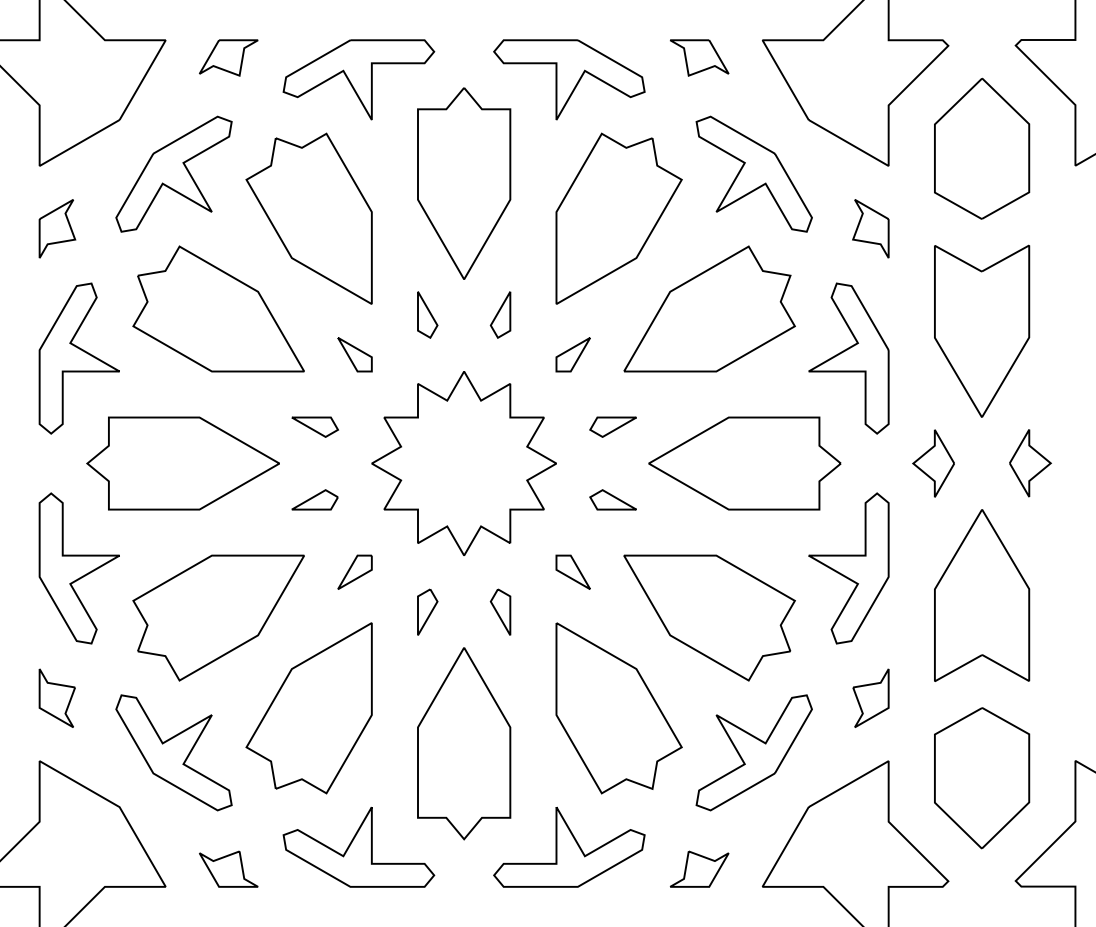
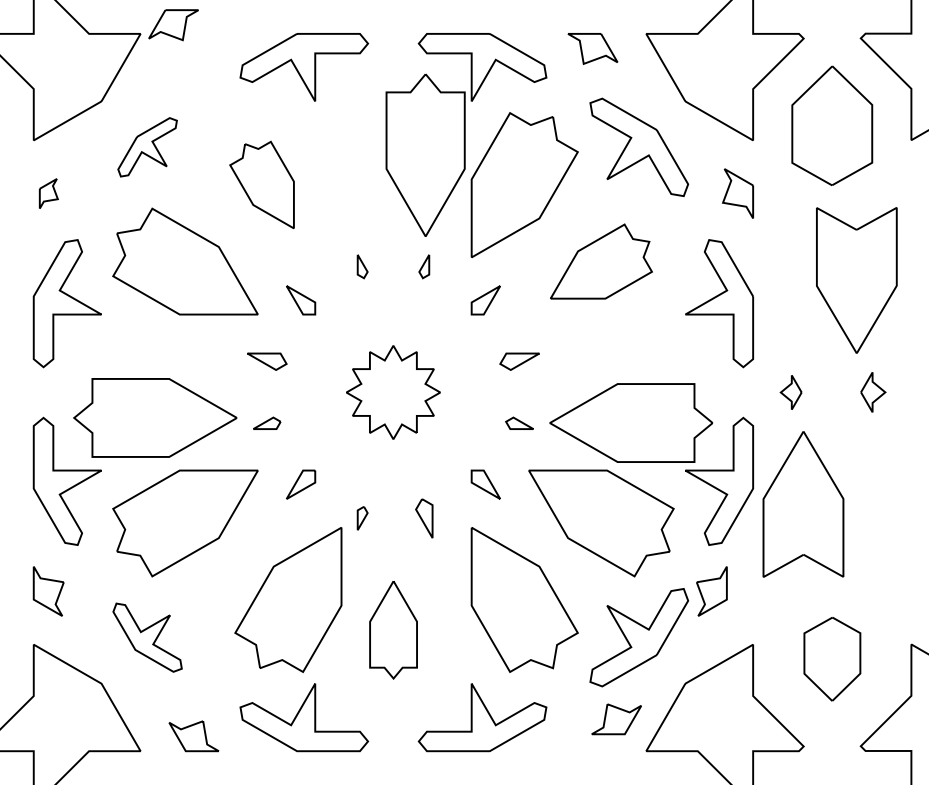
part: (228, 57) -> (173, 24), moved
part: (173, 173) -> (147, 146), size x0.6
part: (464, 183) -> (425, 155), moved
part: (308, 218) -> (261, 184), size x0.6
part: (57, 228) -> (48, 193), size x0.6
part: (709, 308) -> (601, 261), size x0.7
part: (427, 314) -> (362, 266), size x0.6
part: (500, 314) -> (424, 266), size x0.6
part: (982, 330) -> (857, 279), moved
part: (182, 463) -> (154, 417), moved
part: (463, 463) -> (392, 392), size x0.6
part: (744, 463) -> (630, 423), moved
part: (933, 463) -> (791, 392), size x0.6
part: (1030, 463) -> (873, 392), size x0.7
part: (314, 499) -> (266, 423), size x0.7
part: (612, 499) -> (519, 423), size x0.7
part: (982, 595) -> (803, 504), moved
part: (427, 611) -> (362, 517), size x0.6
part: (870, 697) -> (711, 590), moved
part: (308, 708) -> (287, 600), moved
part: (464, 743) -> (393, 629), size x0.6
part: (173, 752) -> (147, 637), size x0.7
part: (982, 778) -> (832, 659), size x0.7
part: (699, 868) -> (616, 718), moved

